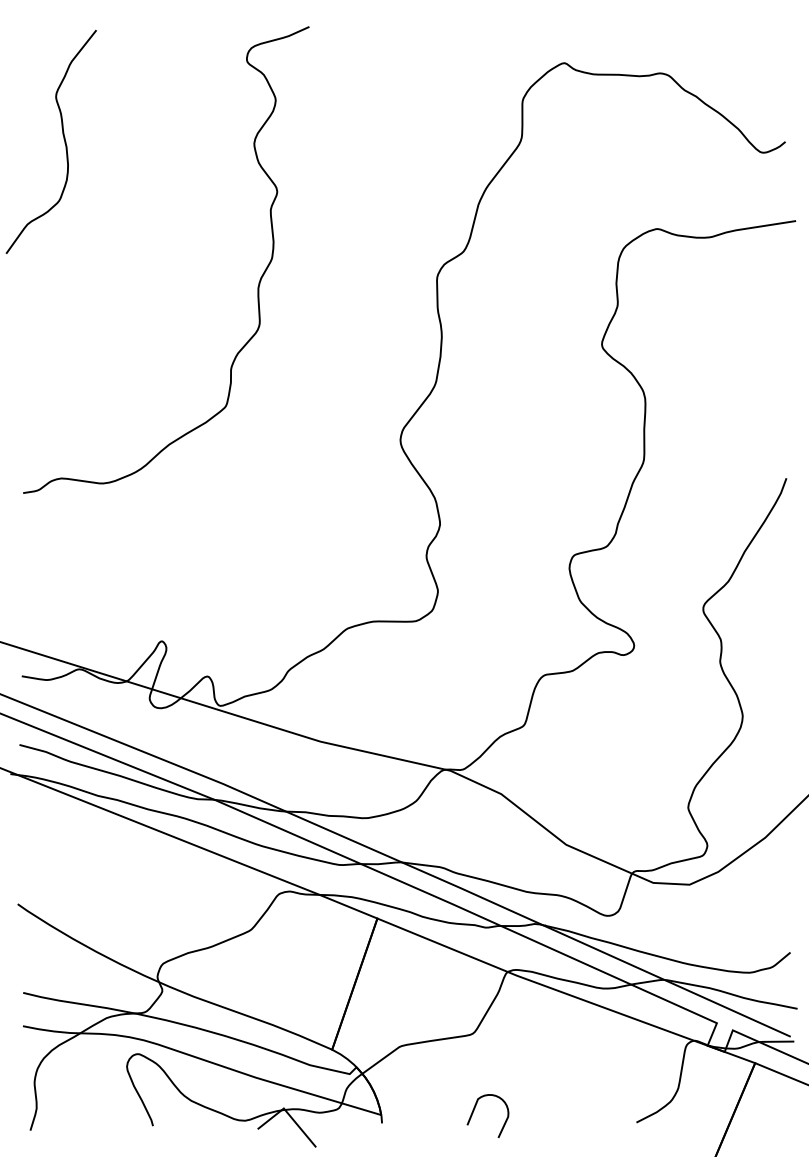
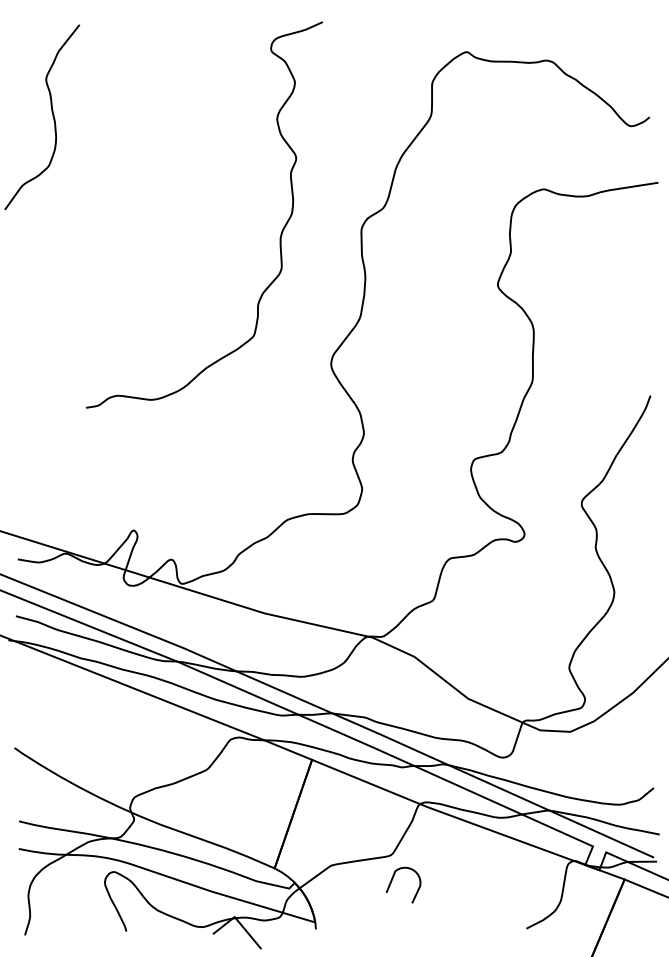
curve: (258, 282) -> (280, 233), moved
curve: (475, 1108) -> (393, 878), moved

